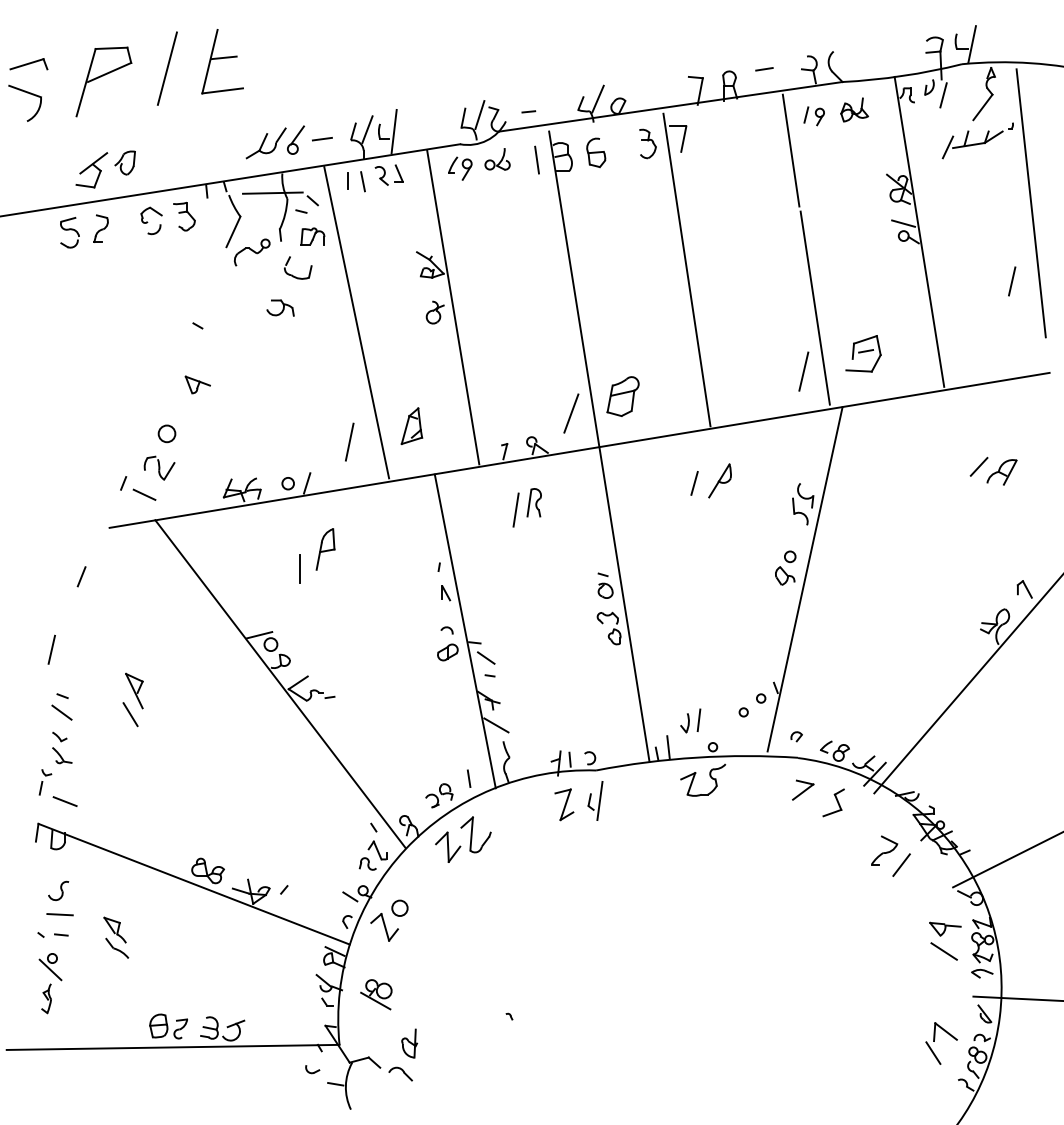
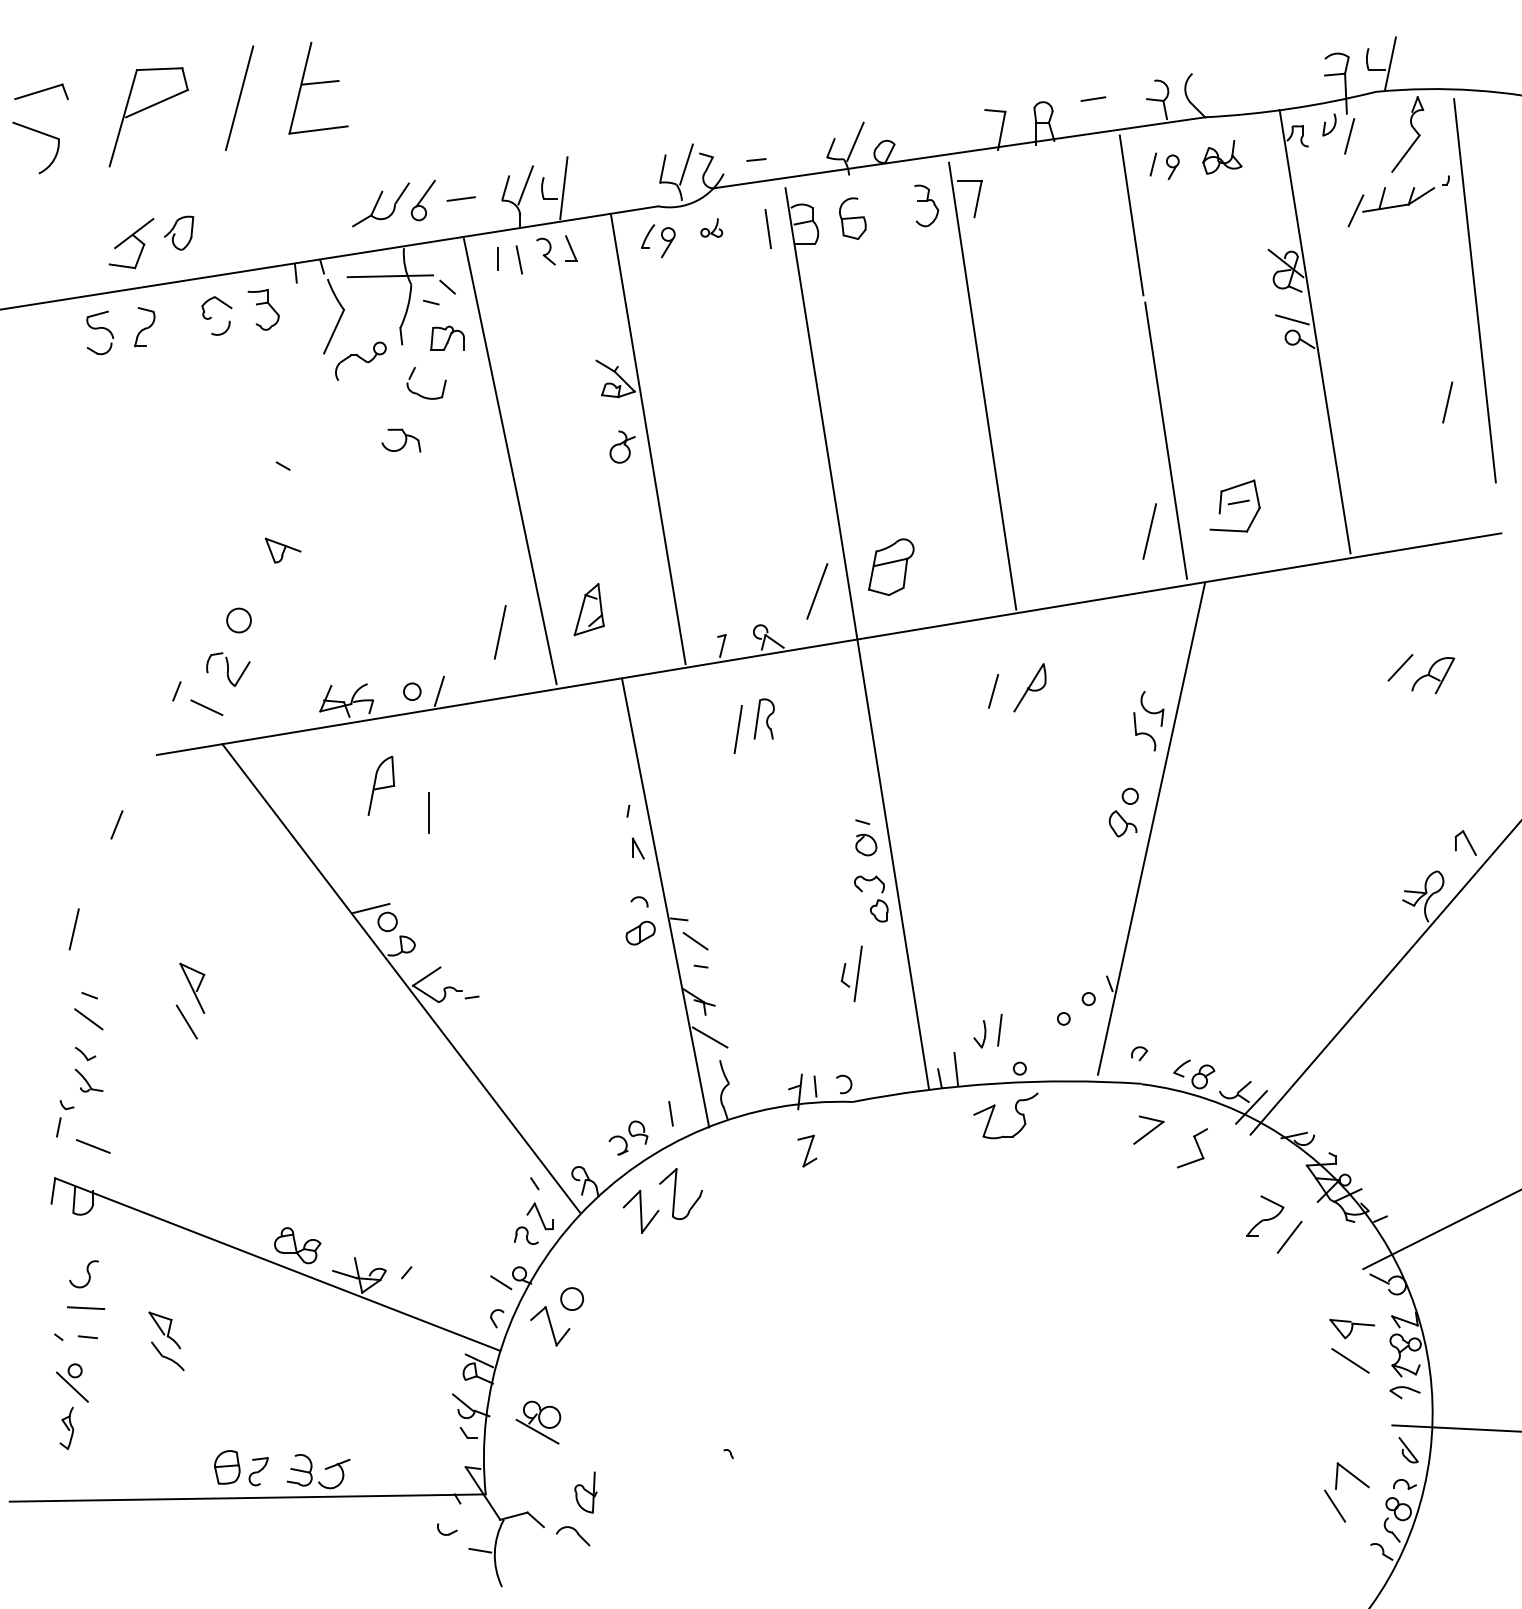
part: (497, 159) -> (711, 228), size x0.6
part: (325, 549) -> (381, 785), moved
part: (595, 800) -> (851, 973), moved
part: (564, 804) -> (807, 1150), size x0.7

